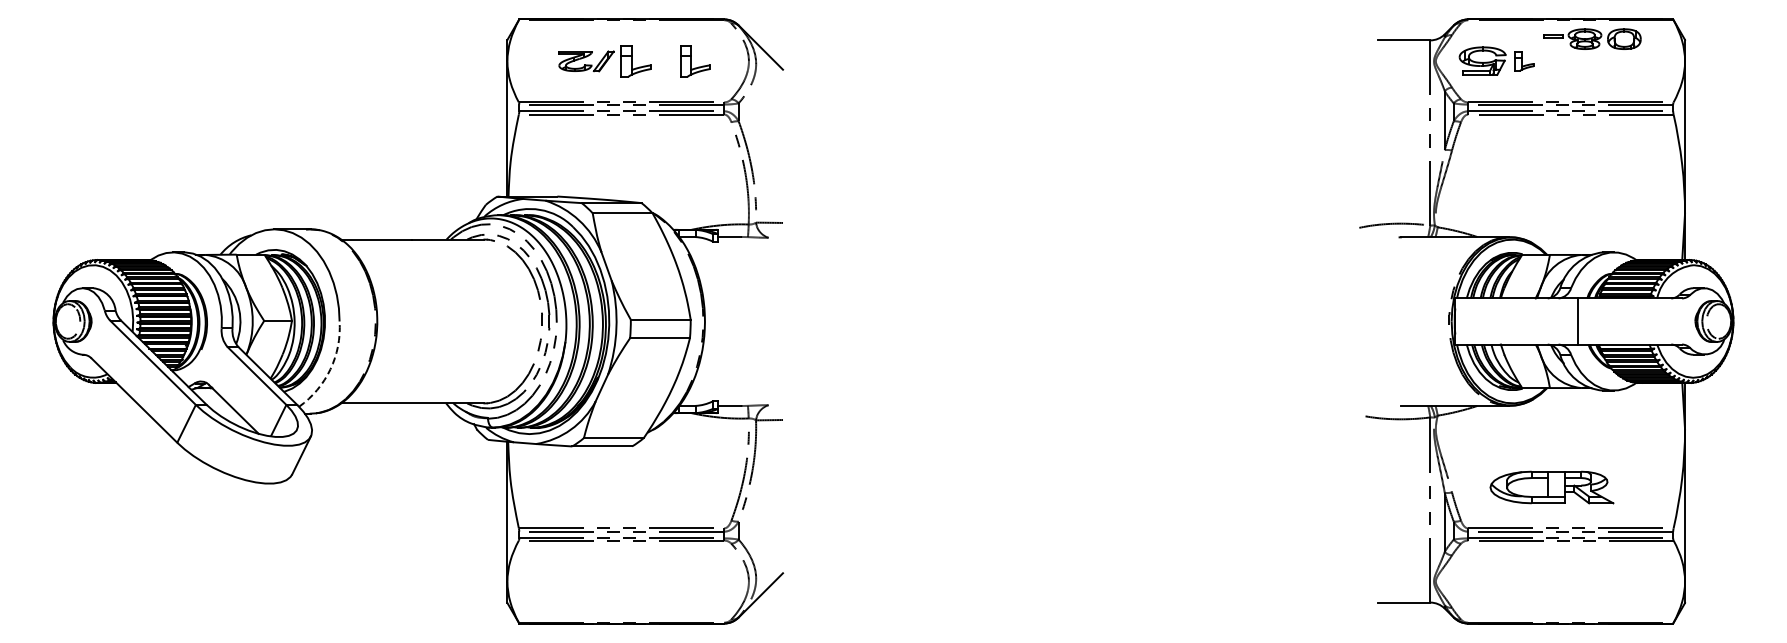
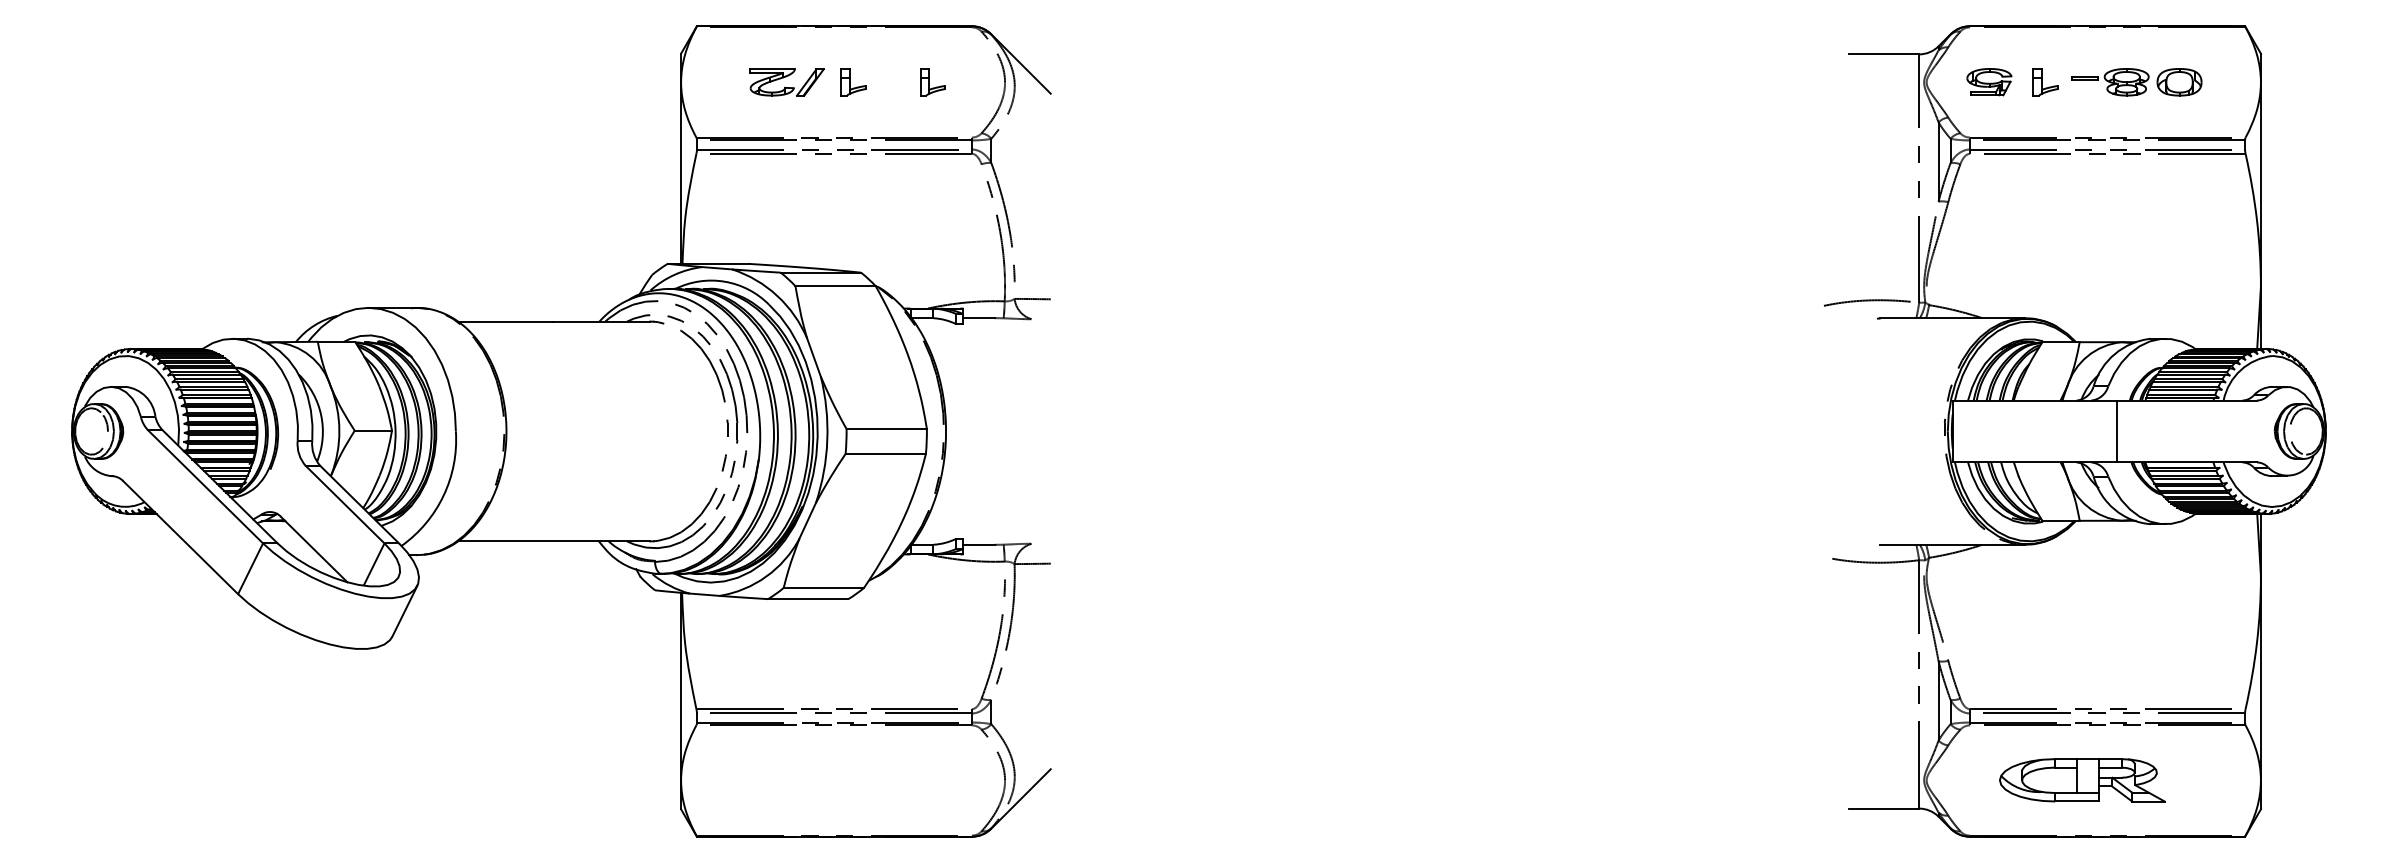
part: (1592, 38) -> (2136, 81), moved
part: (1482, 60) -> (1989, 81), size x0.71
part: (635, 61) -> (852, 82), size x0.62
part: (694, 61) -> (932, 82), size x0.62
arc: (330, 369) -> (443, 495), dashed -> solid
part: (1551, 487) -> (2081, 780), moved

